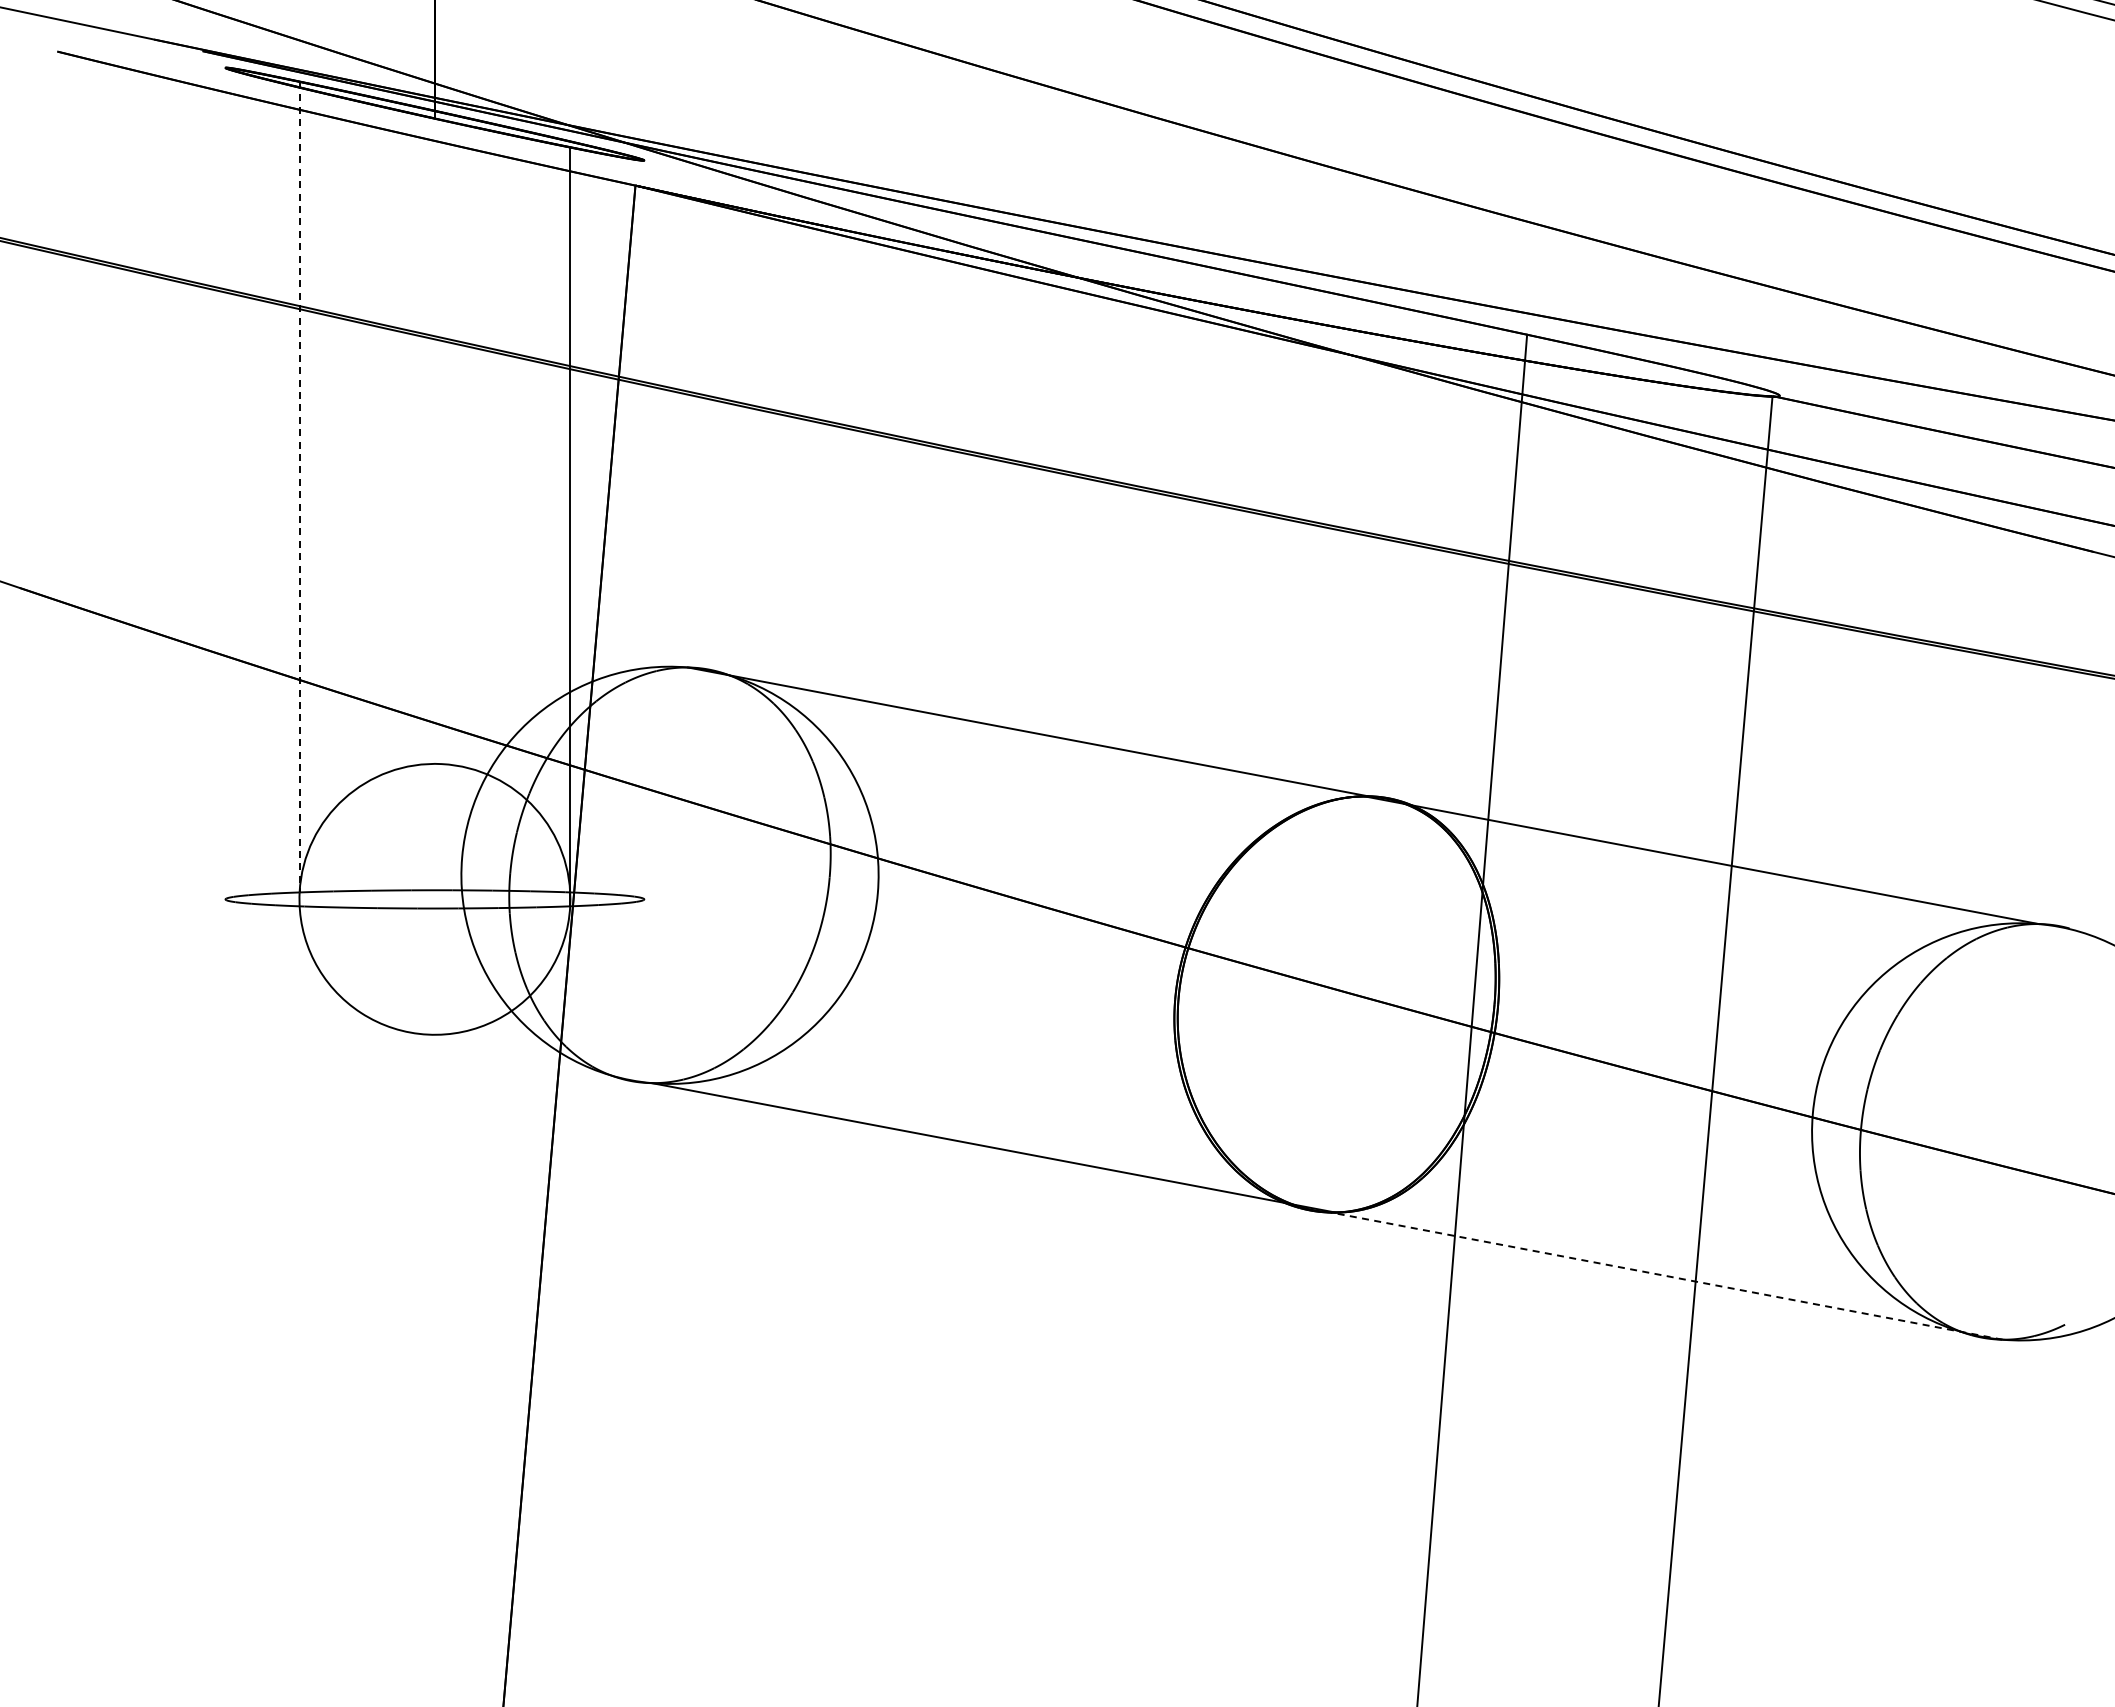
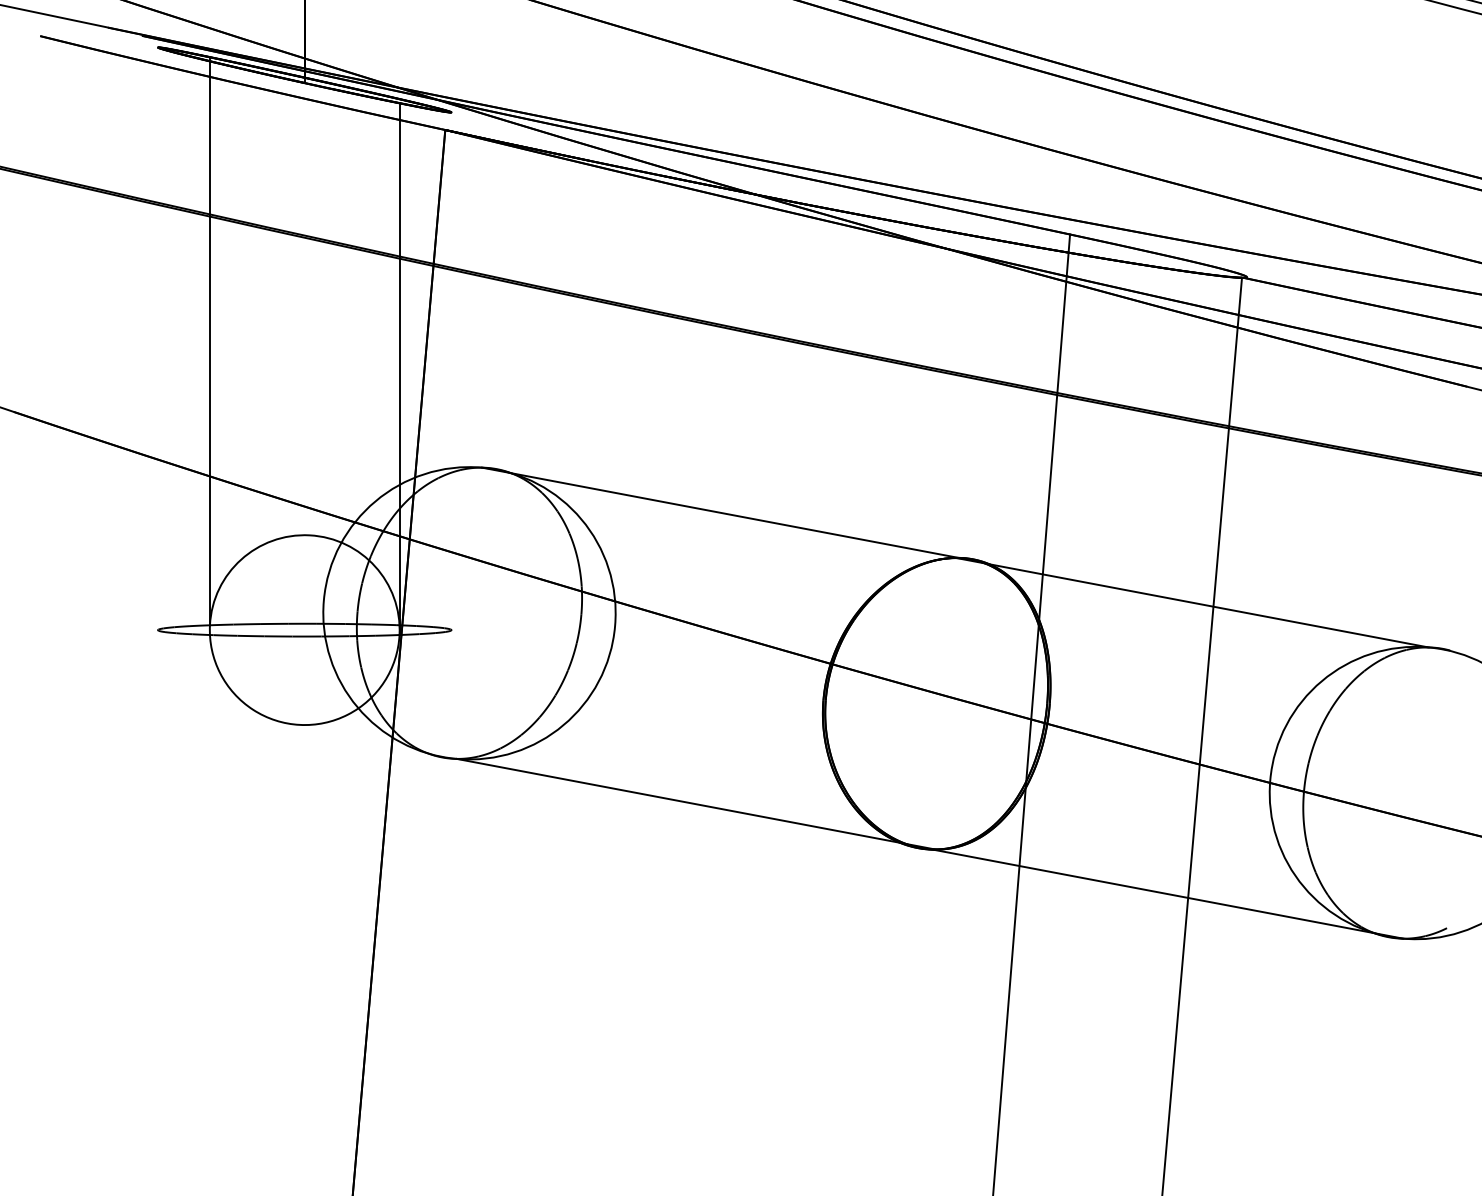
line: (299, 487) -> (209, 341), dashed -> solid
line: (1666, 1276) -> (1167, 894), dashed -> solid

